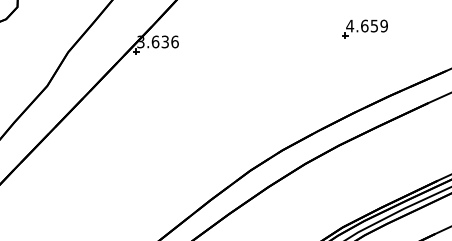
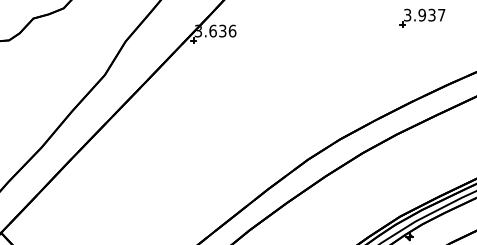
text: (366, 25) -> (424, 14), 4.659 -> 3.937

